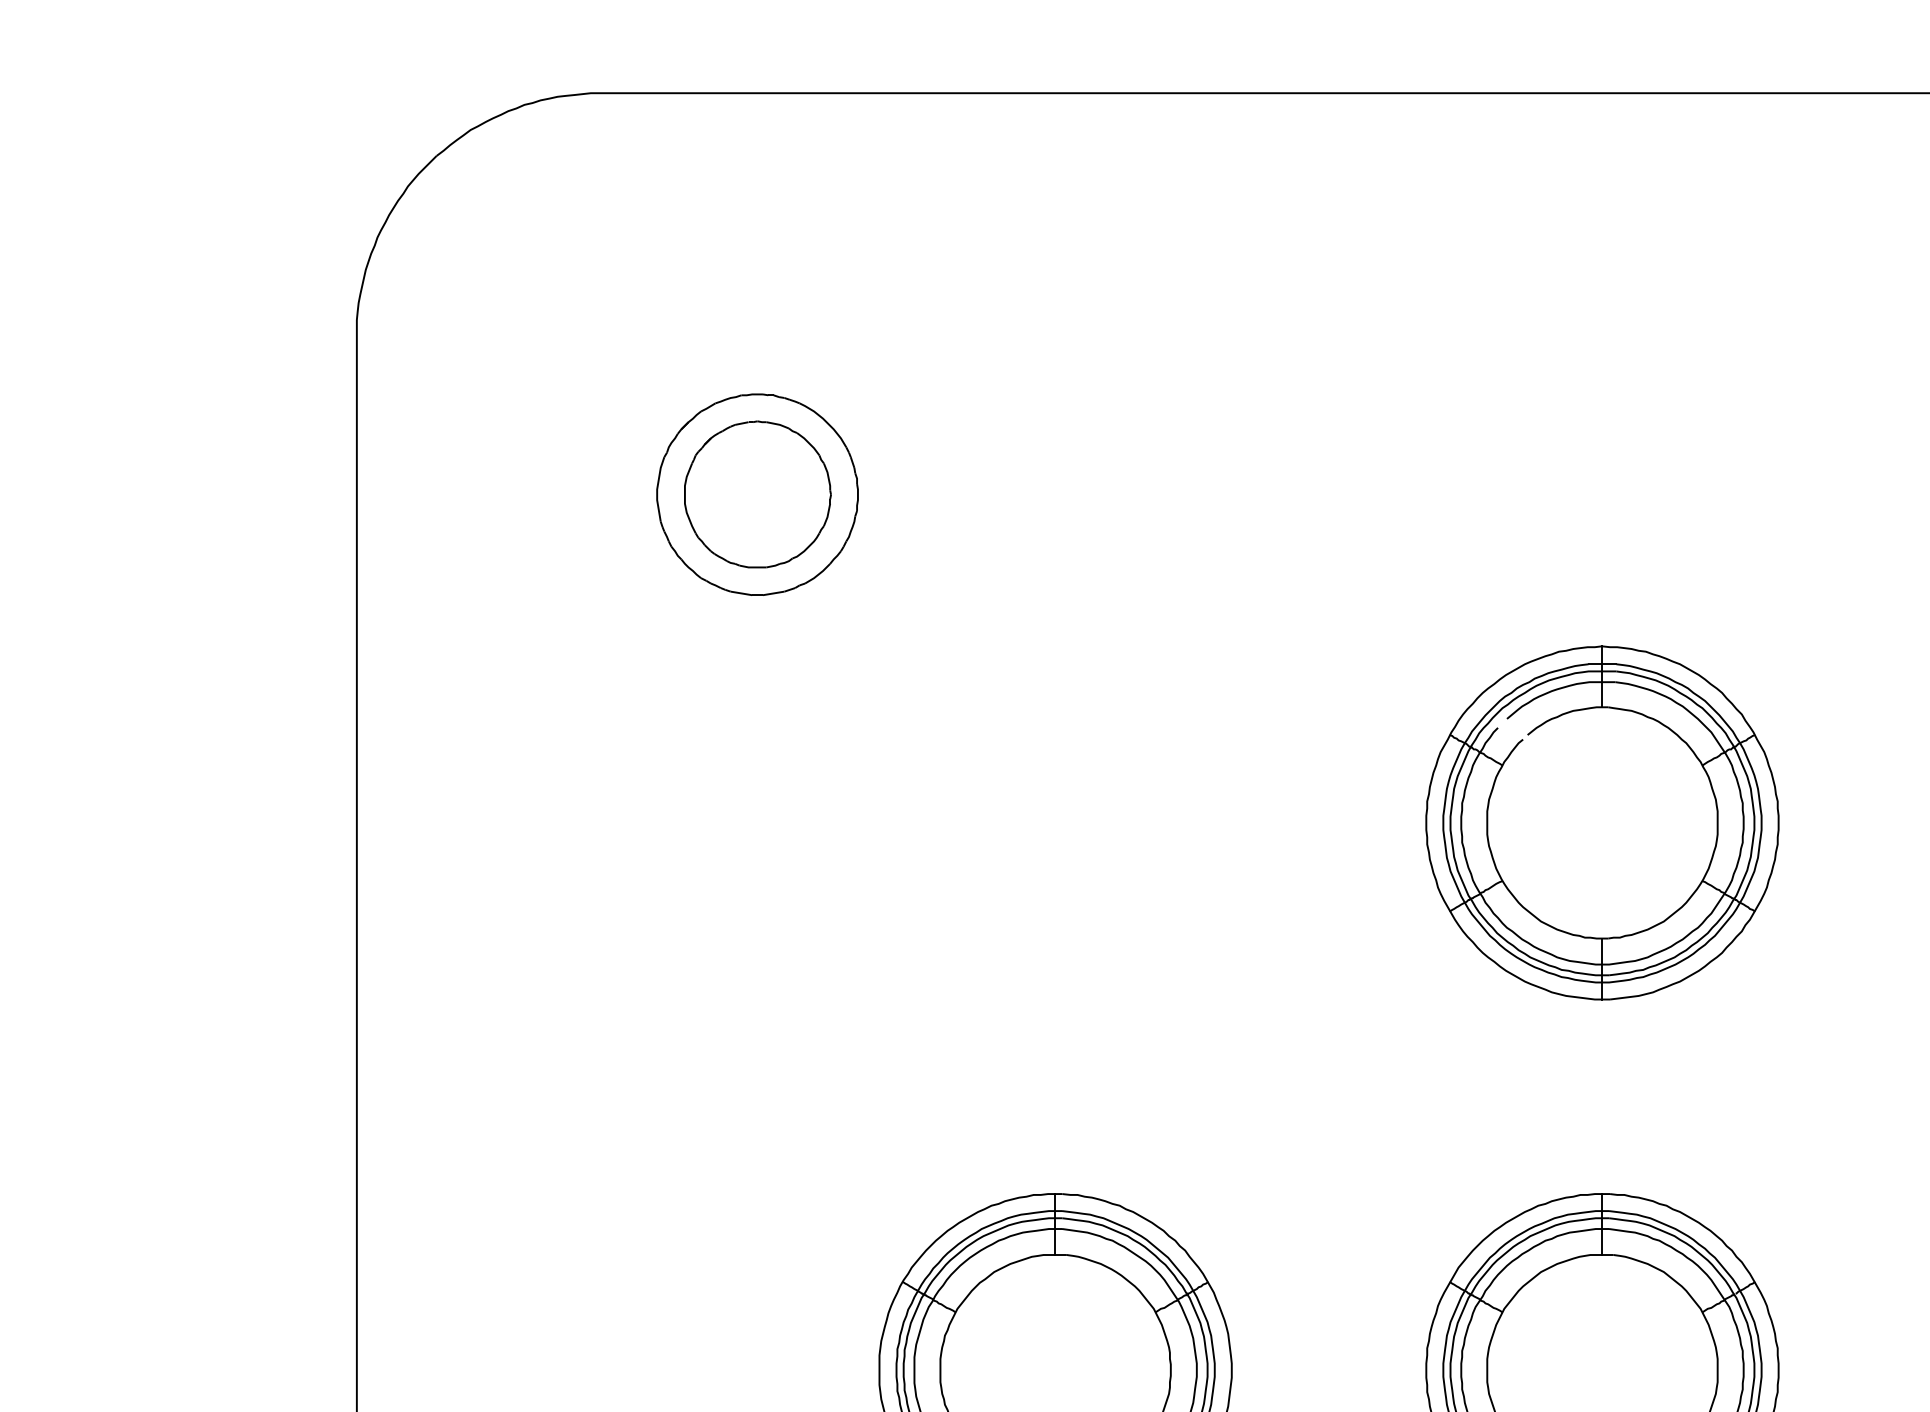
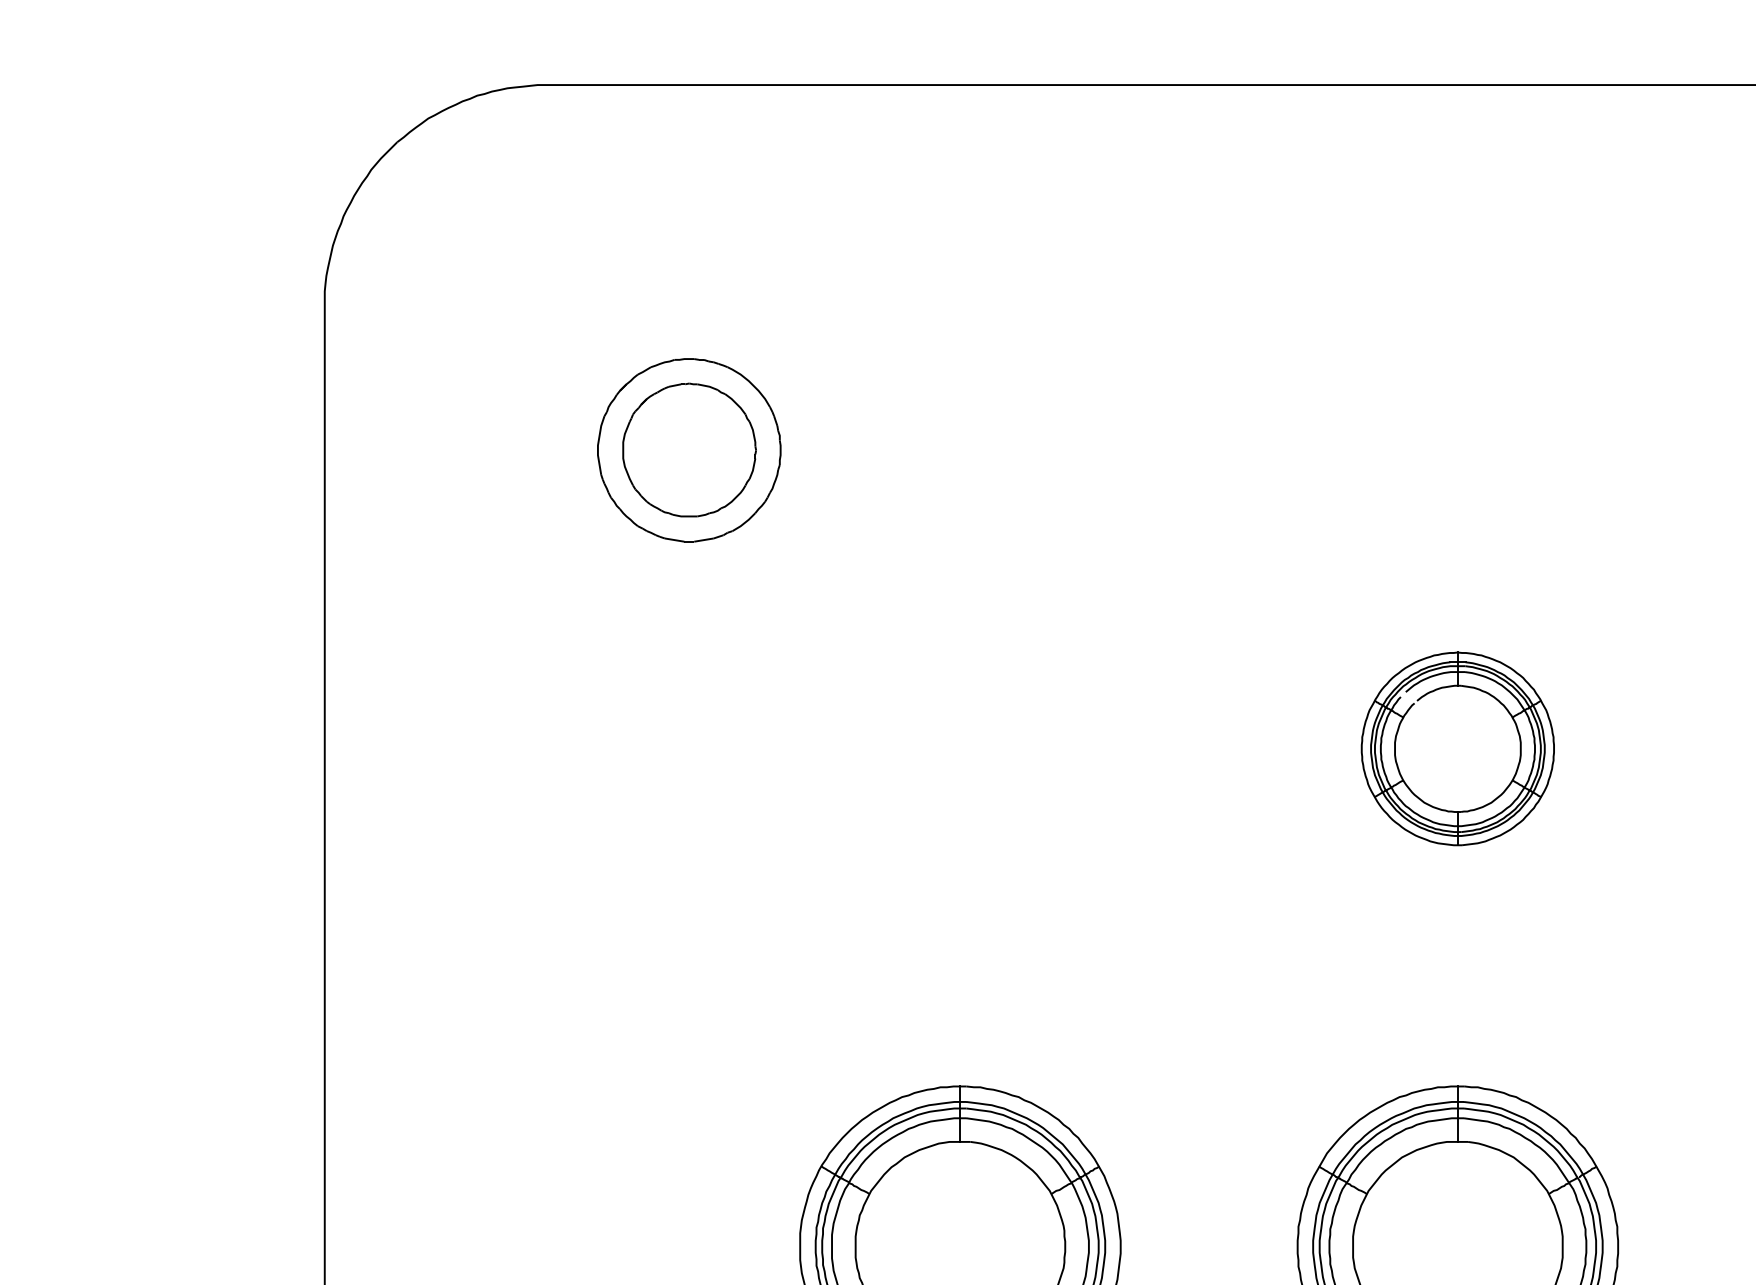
part: (1602, 822) -> (1457, 748), size x0.6

